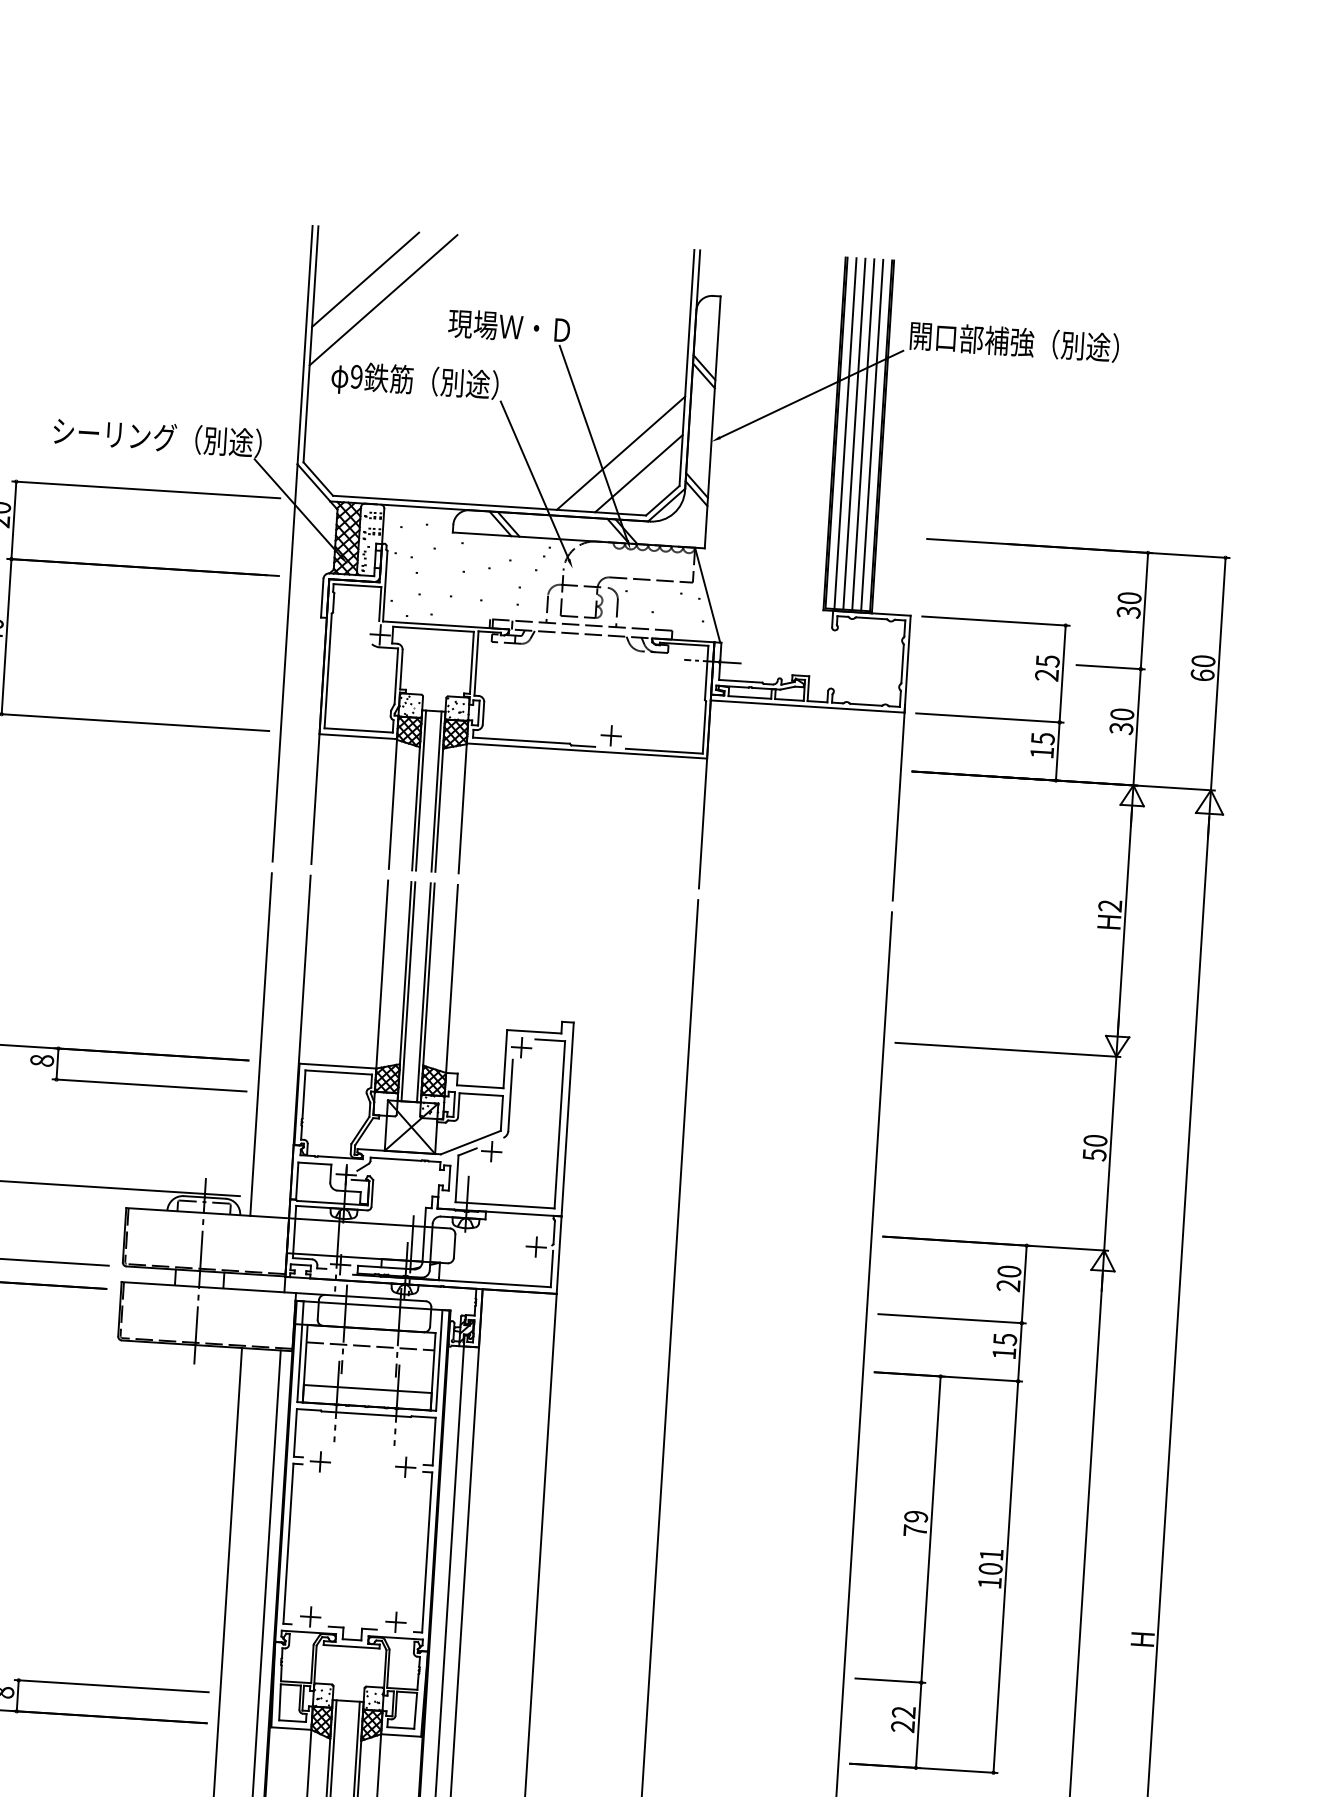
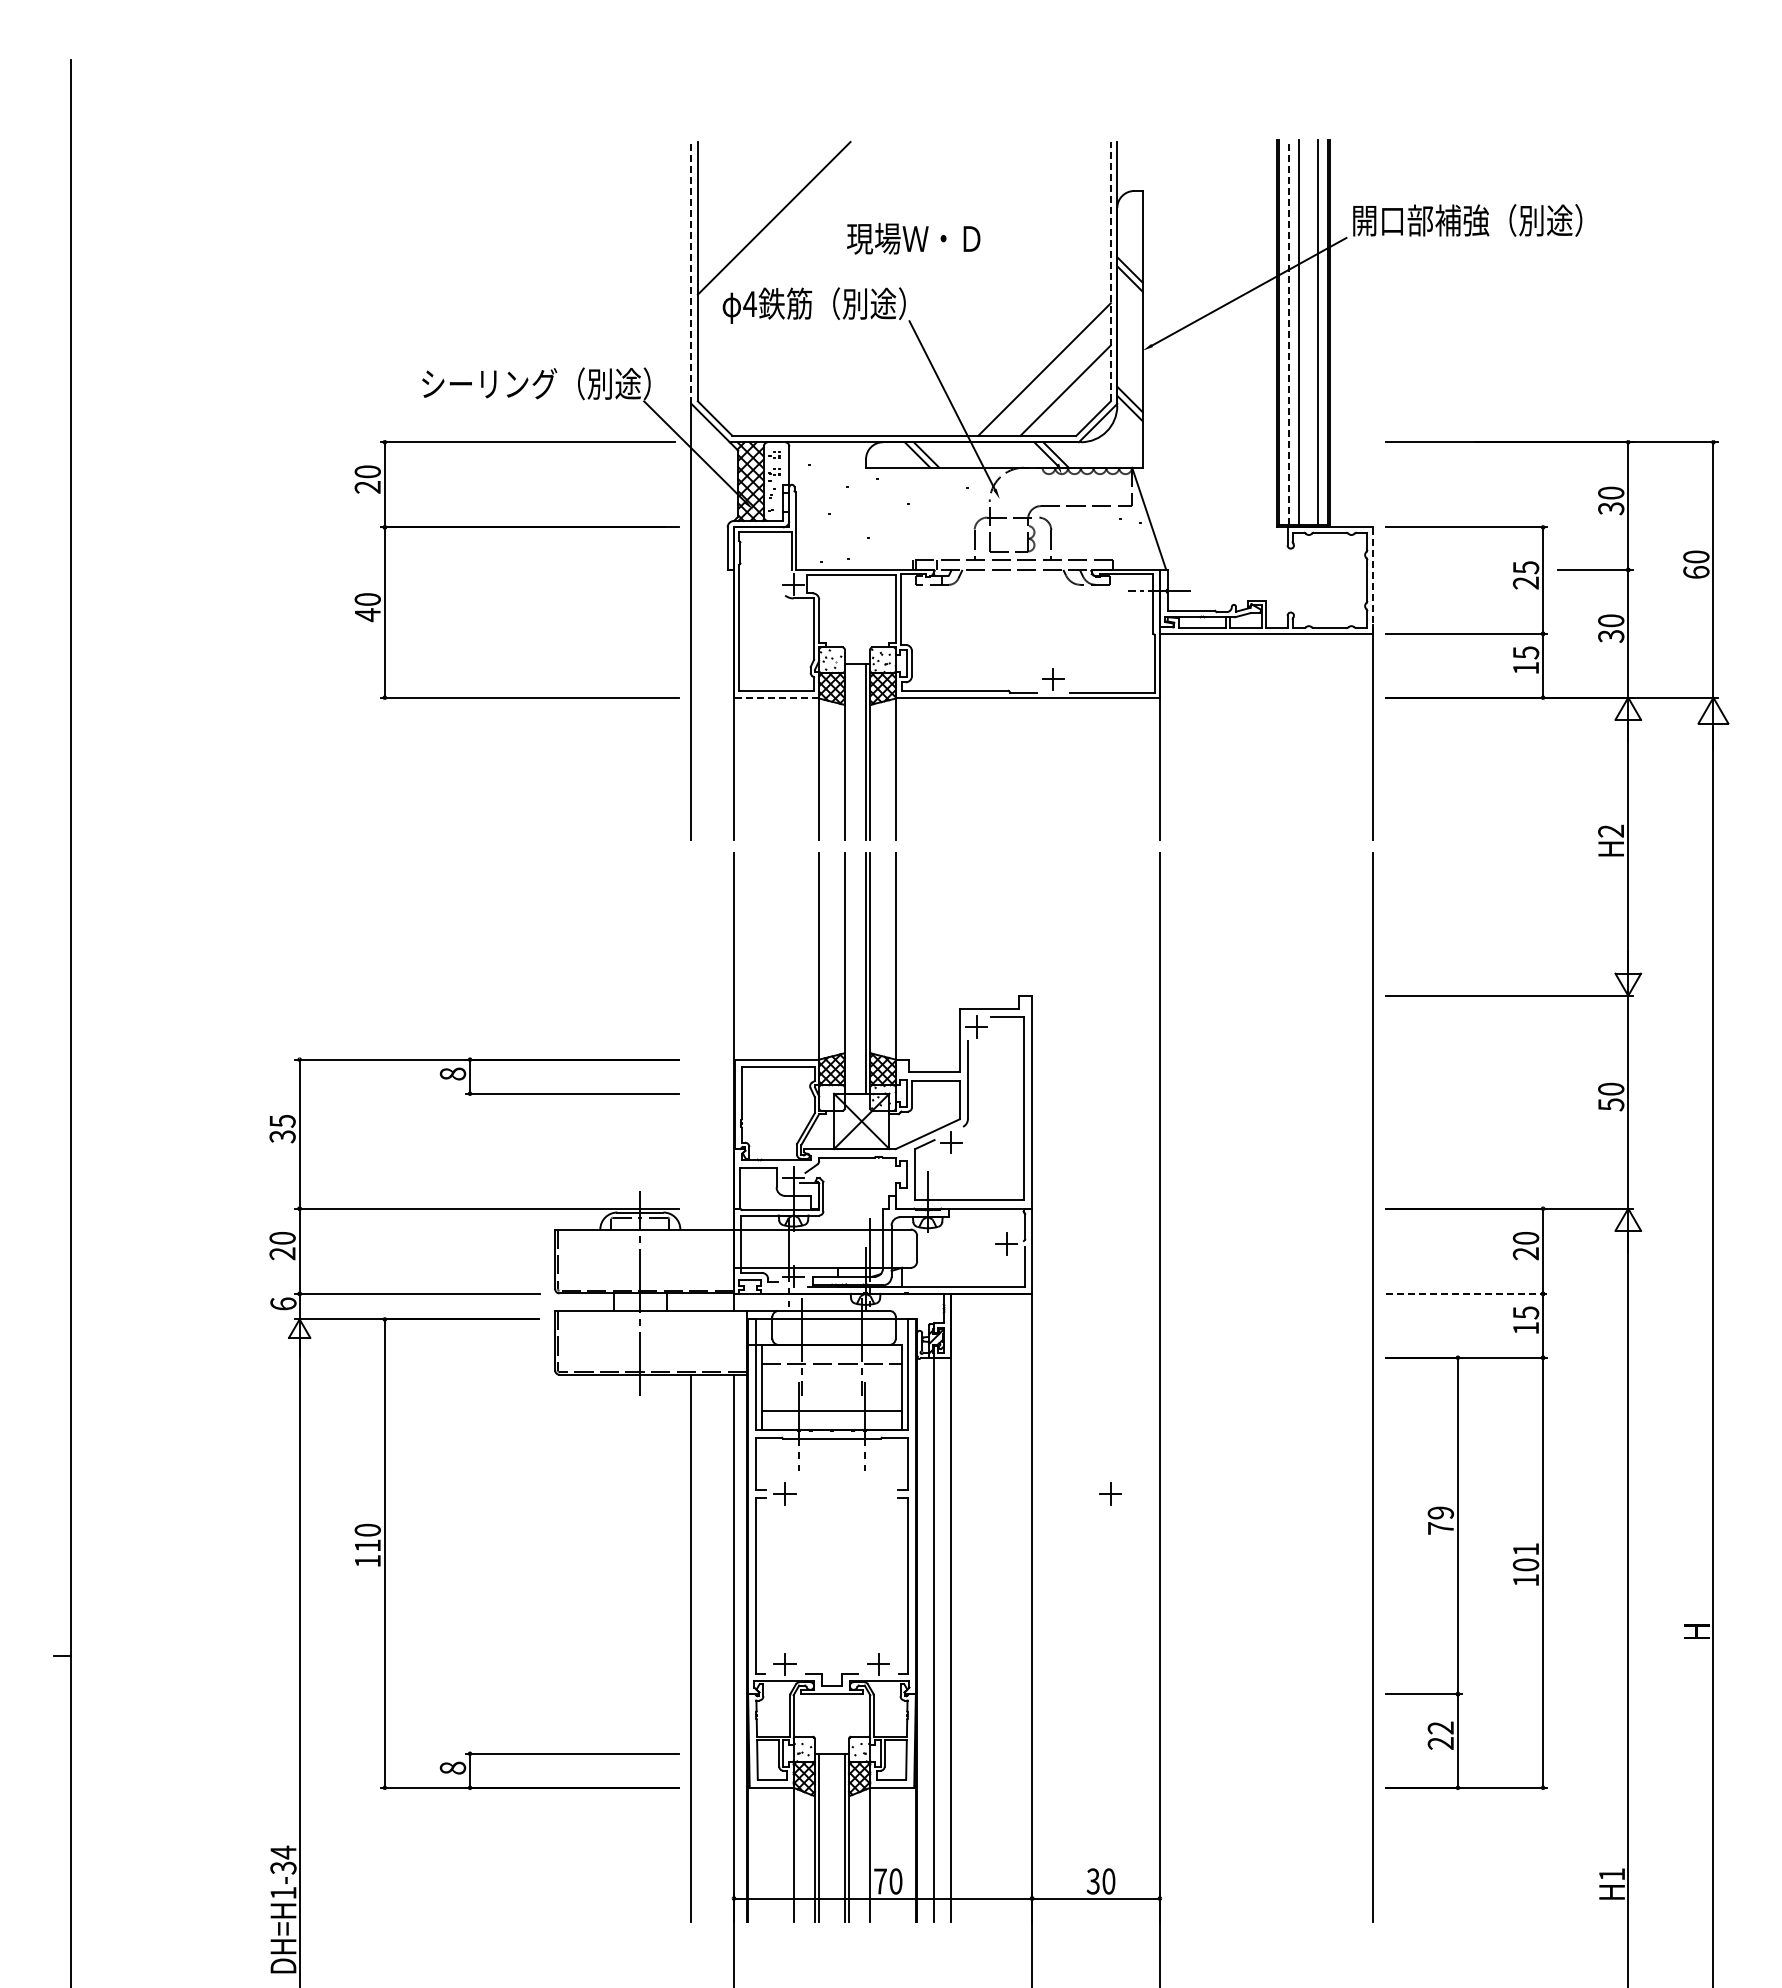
line: (365, 279) -> (752, 196), removed
line: (305, 344) -> (691, 272), solid -> dashed
line: (686, 367) -> (1110, 271), solid -> dashed
text: (357, 377) -> (750, 304), 9 -> 4
line: (845, 433) -> (1288, 332), solid -> dashed
line: (863, 434) -> (1308, 332), removed
line: (593, 443) -> (1013, 360), removed
line: (907, 664) -> (1372, 580), solid -> dashed
line: (358, 736) -> (776, 697), solid -> dashed
line: (421, 790) -> (849, 752), removed
line: (408, 991) -> (849, 973), removed
line: (261, 1044) -> (691, 1041), removed
line: (952, 1318) -> (1466, 1293), solid -> dashed
part: (405, 1466) -> (1110, 1493), moved

